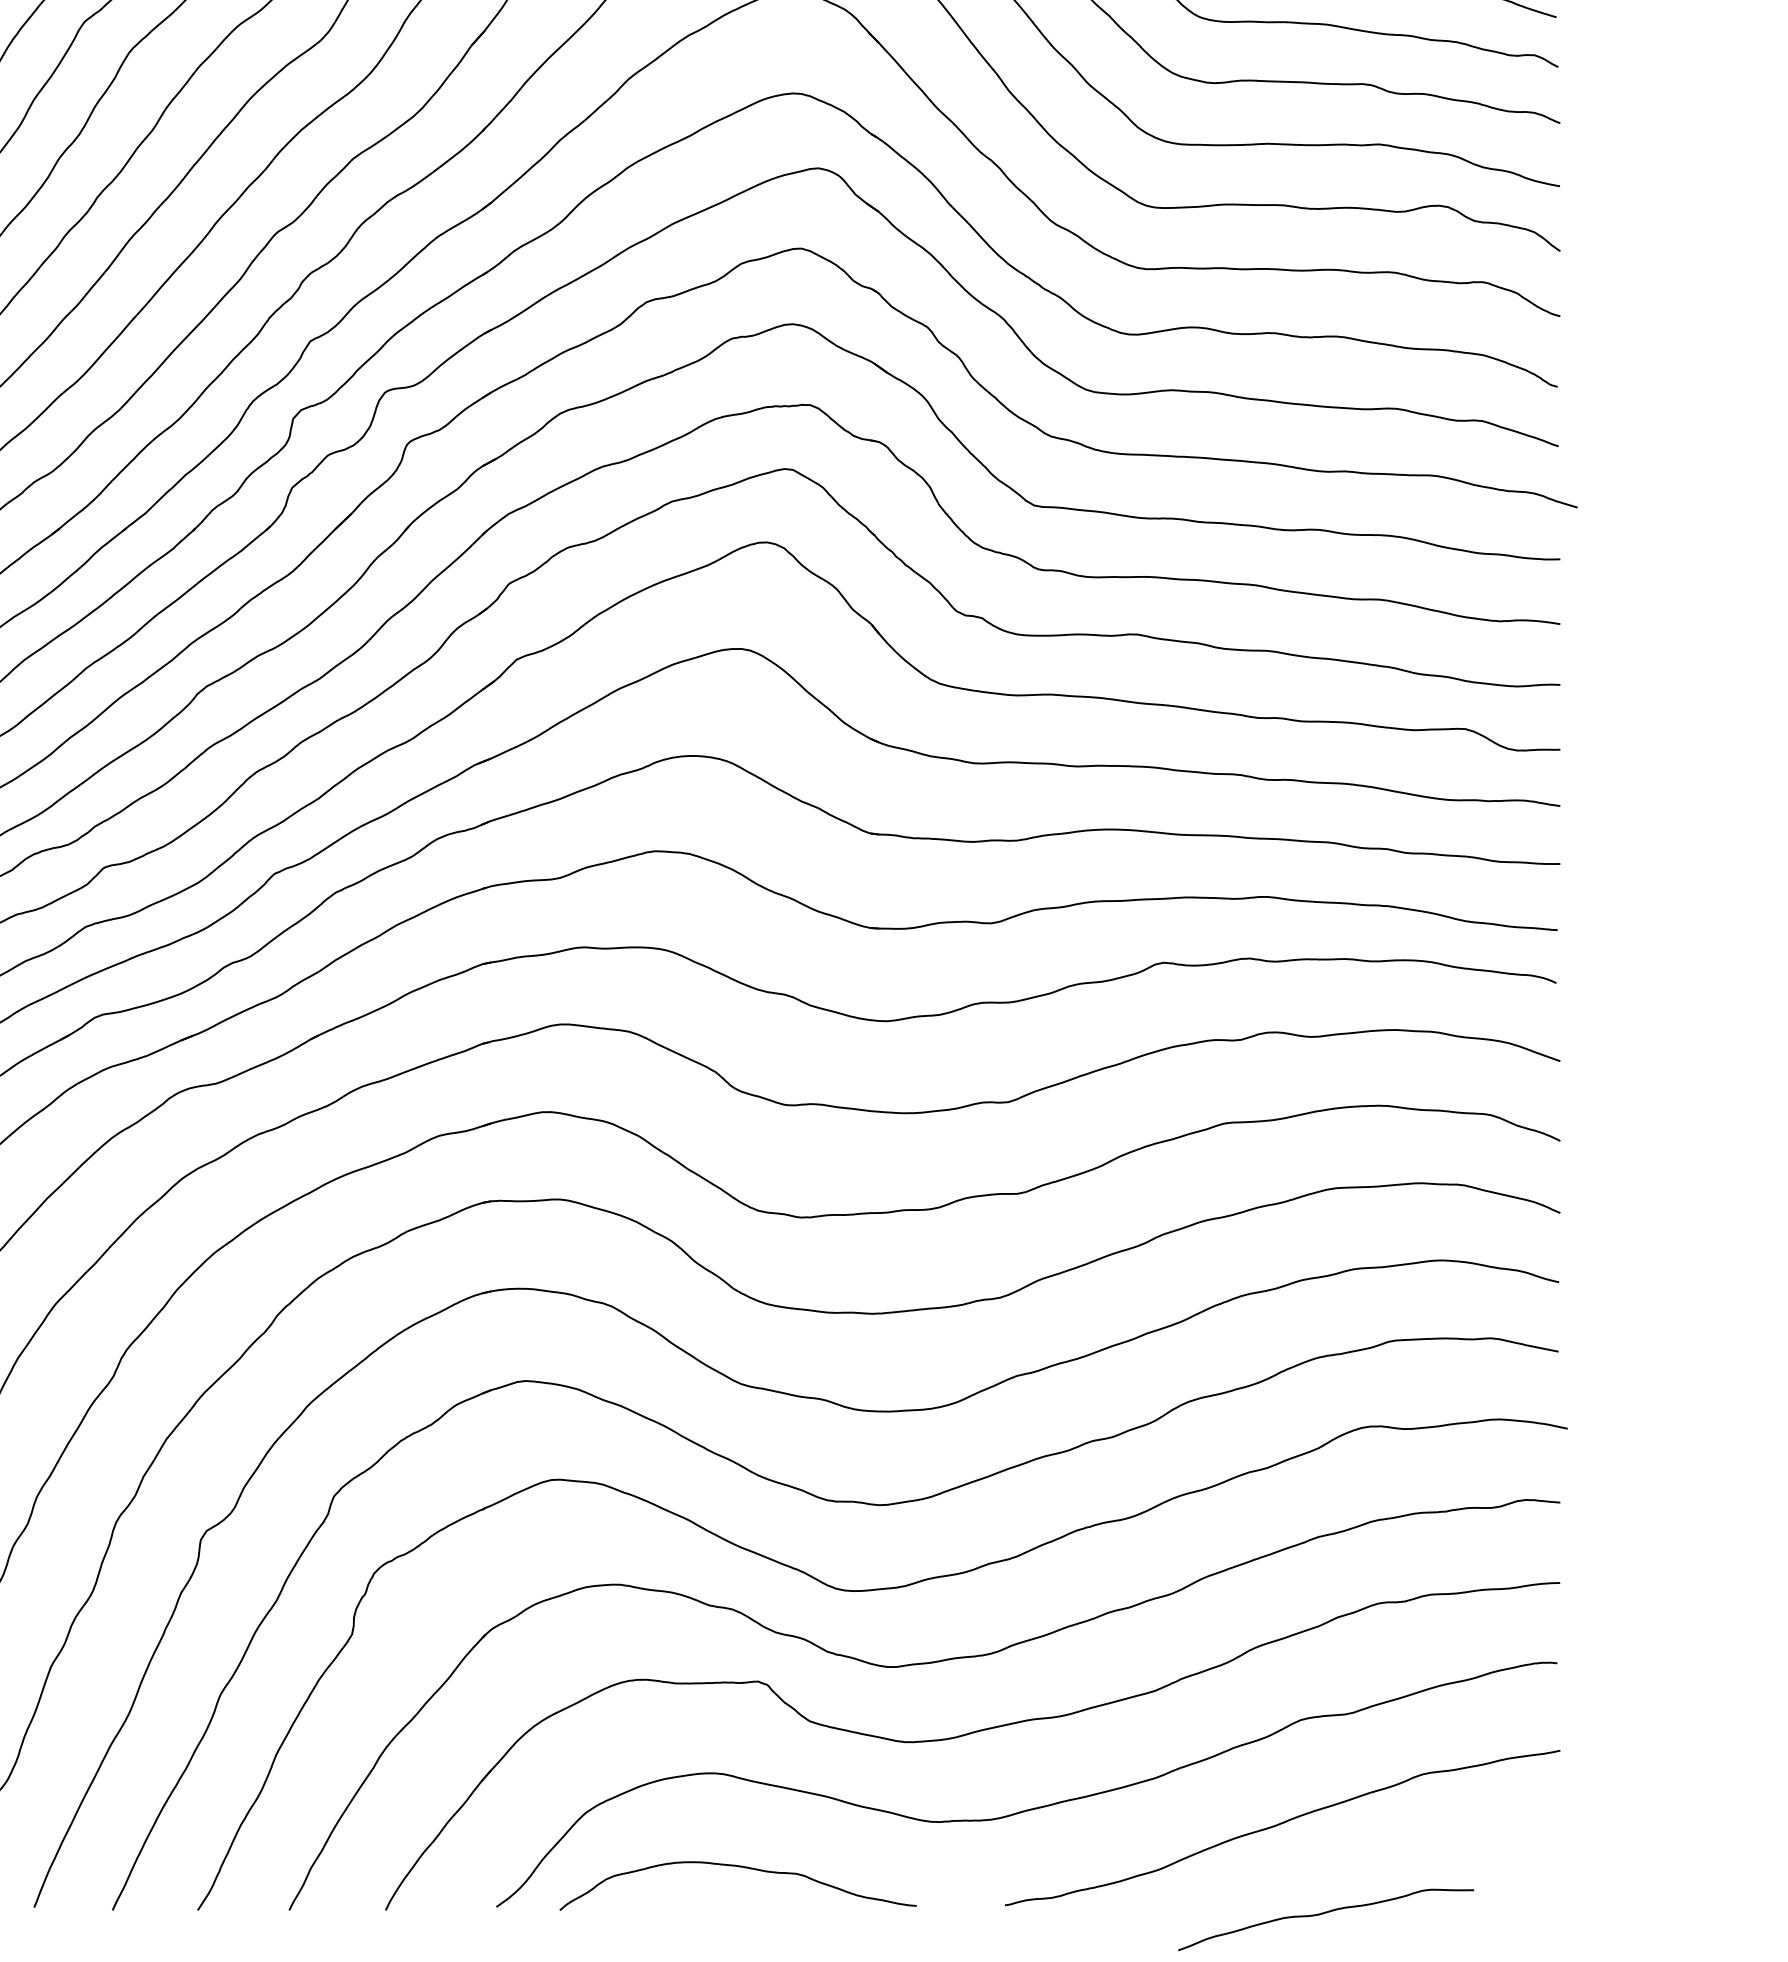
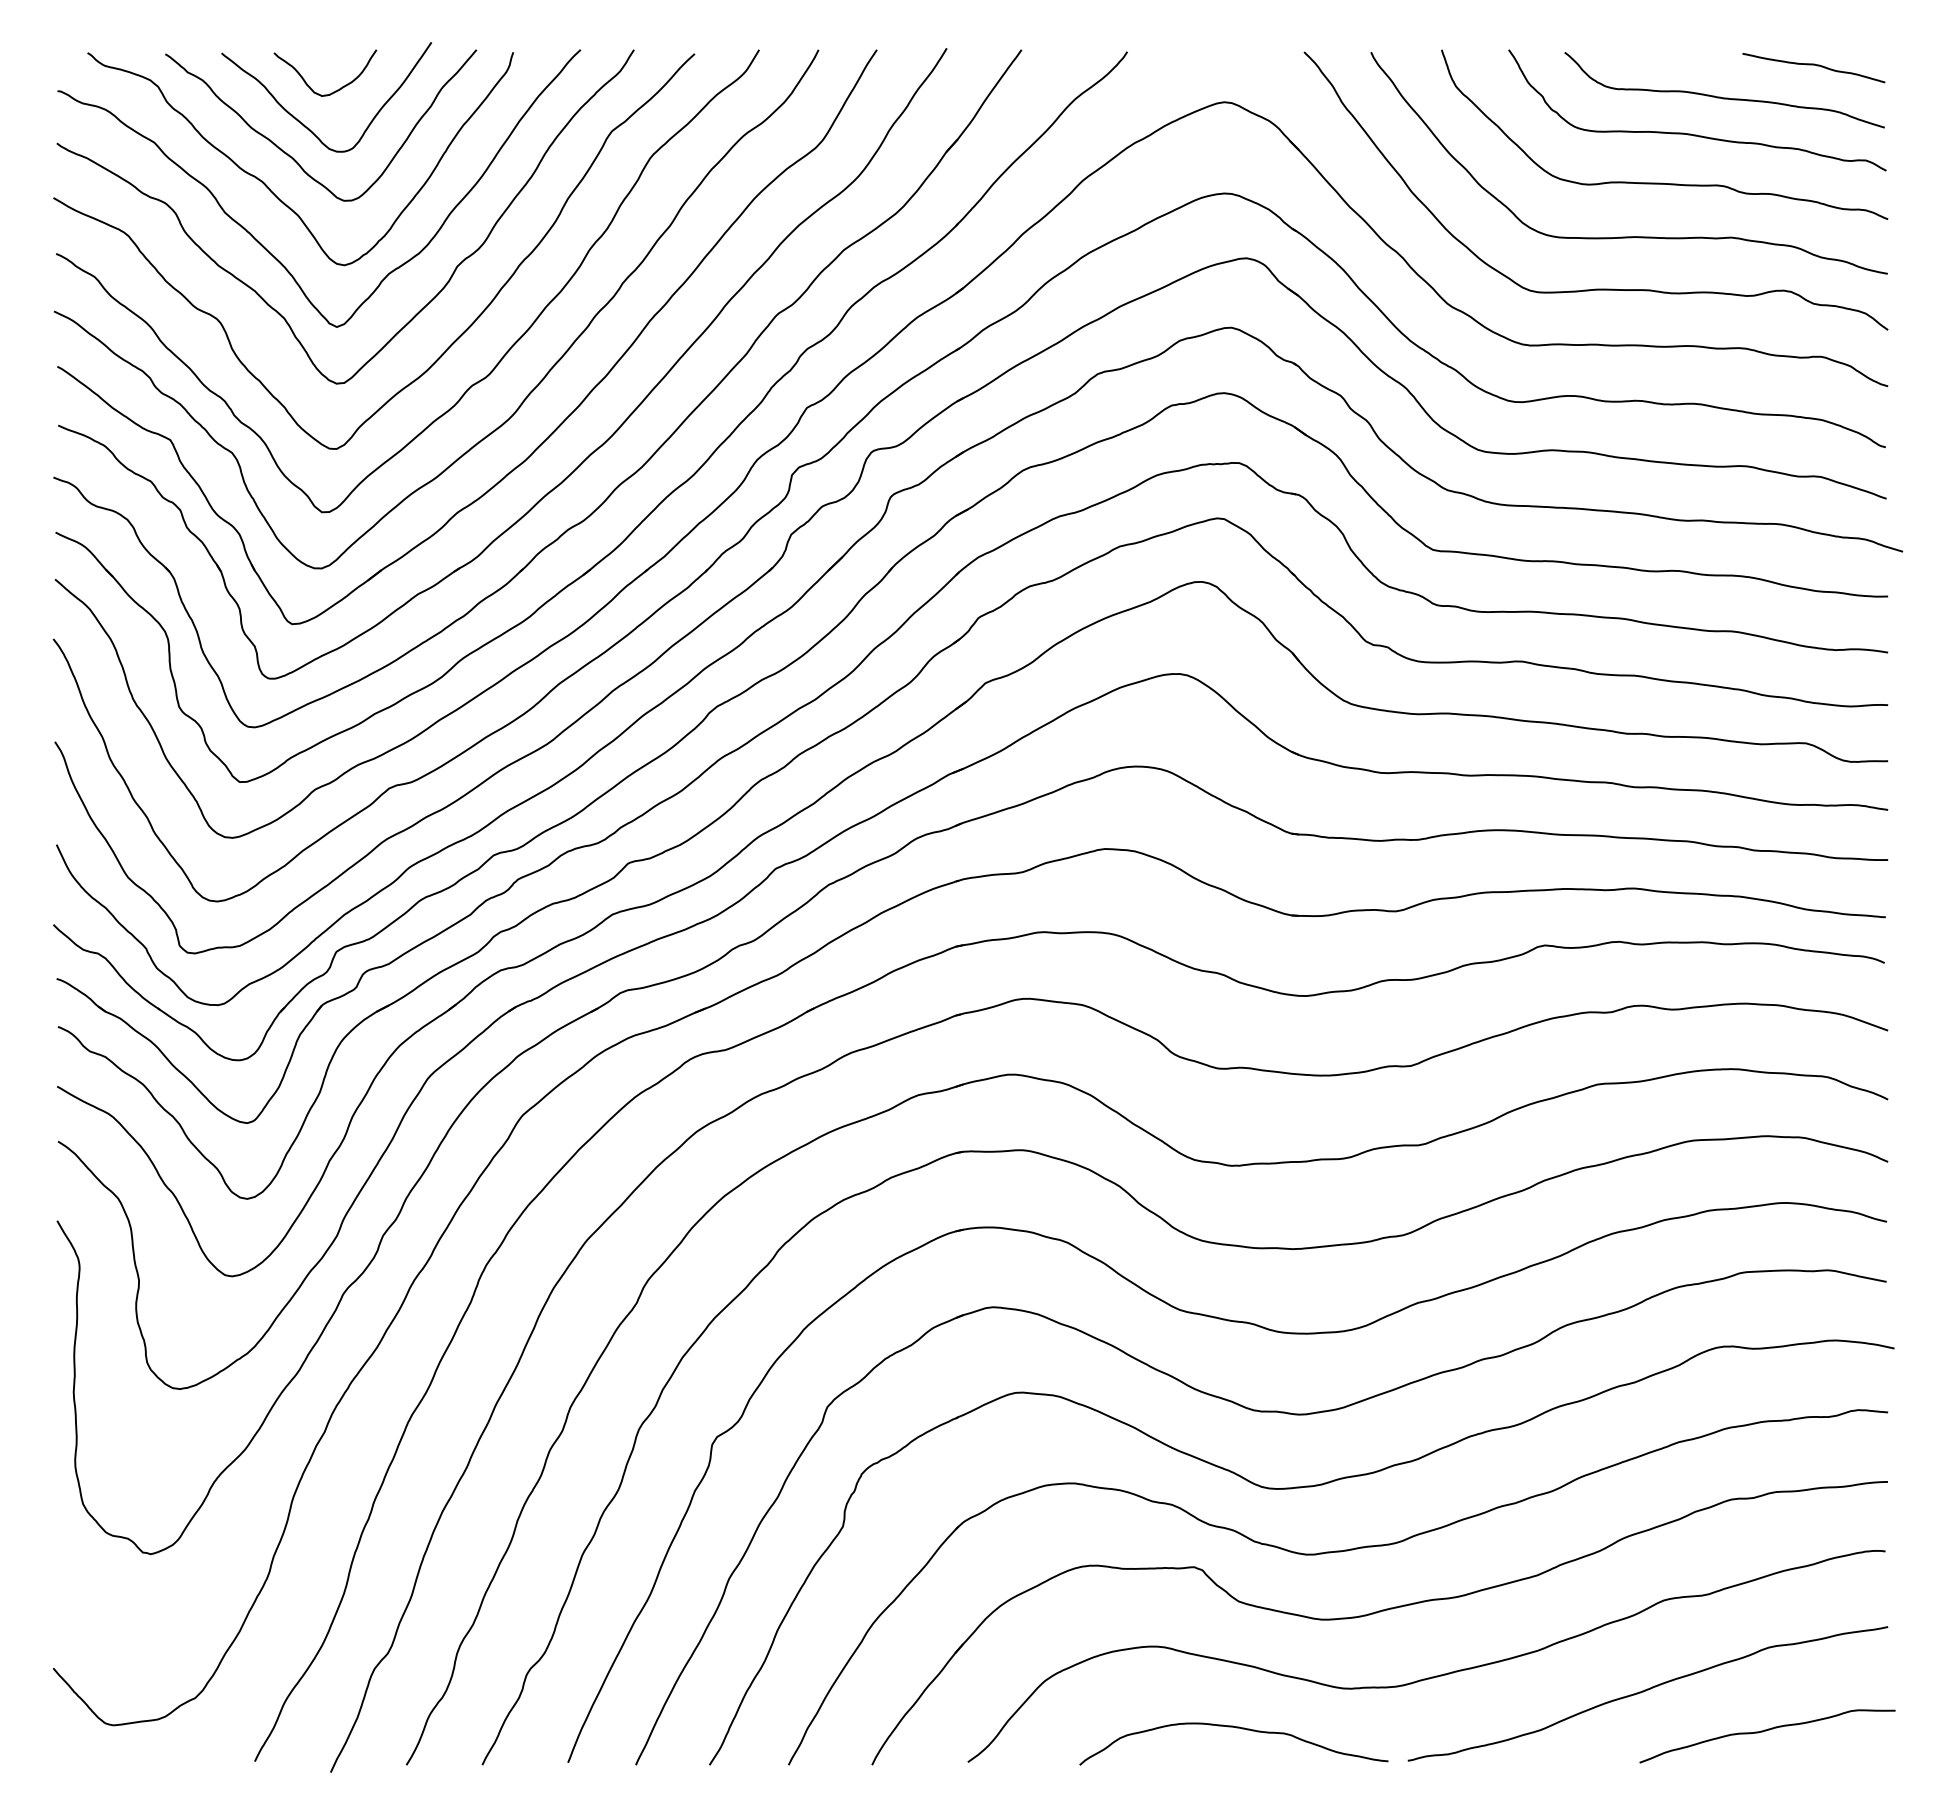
curve: (741, 1868) -> (1236, 1728), moved
curve: (1324, 1914) -> (1766, 1731), moved

